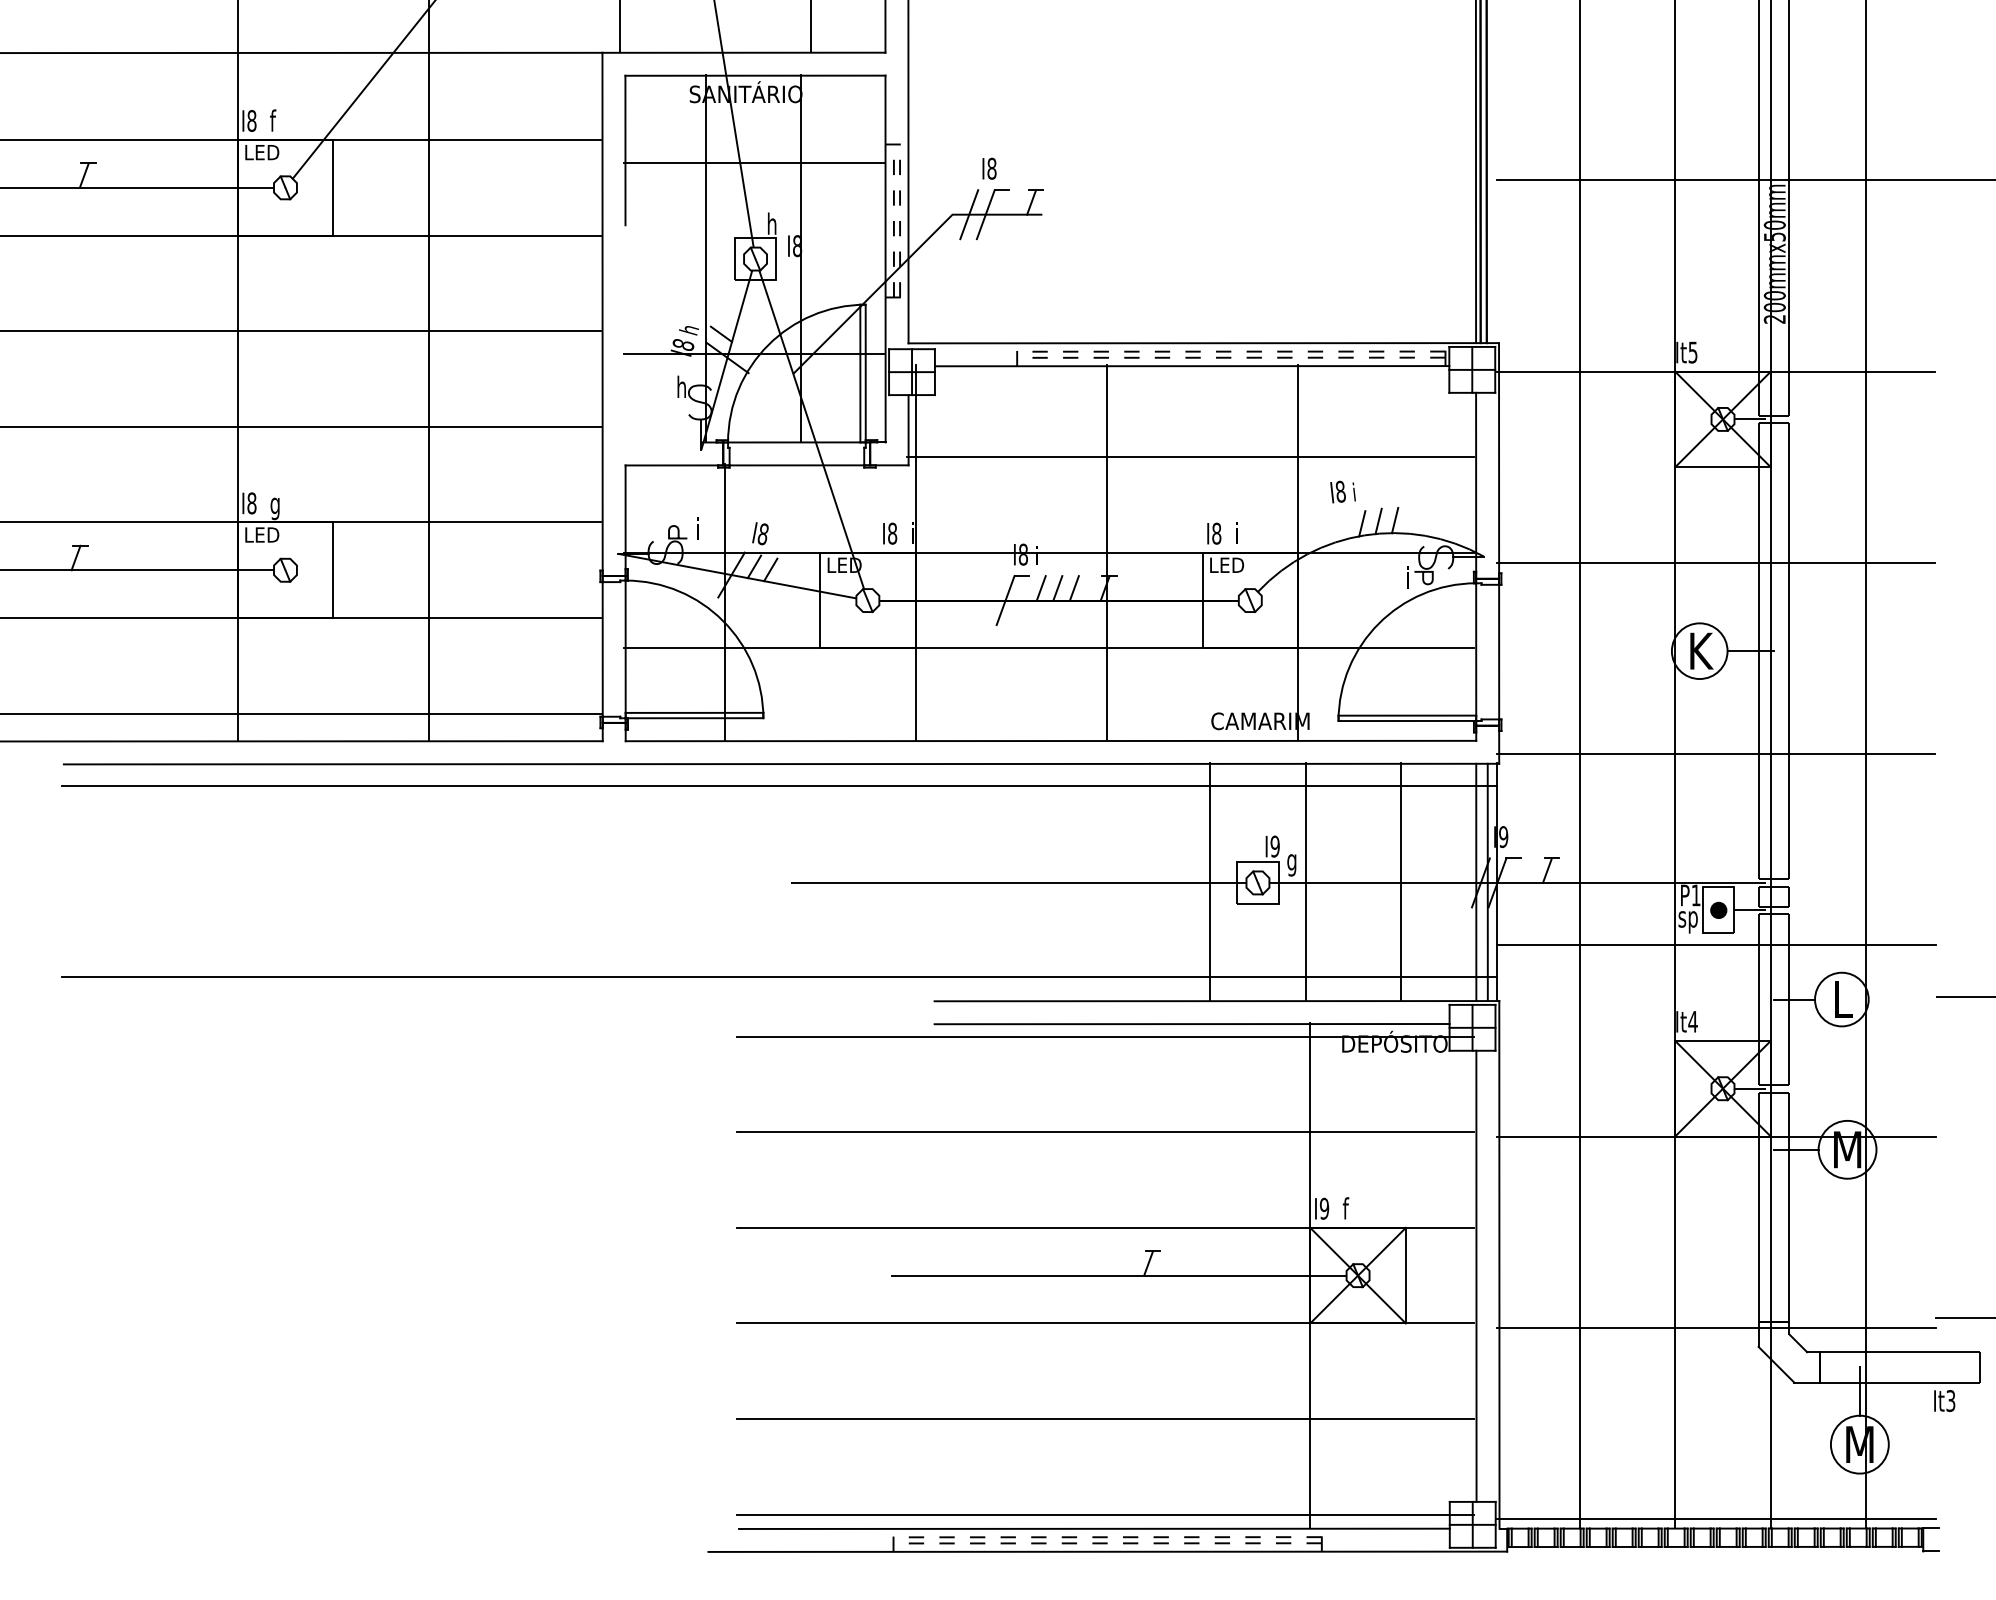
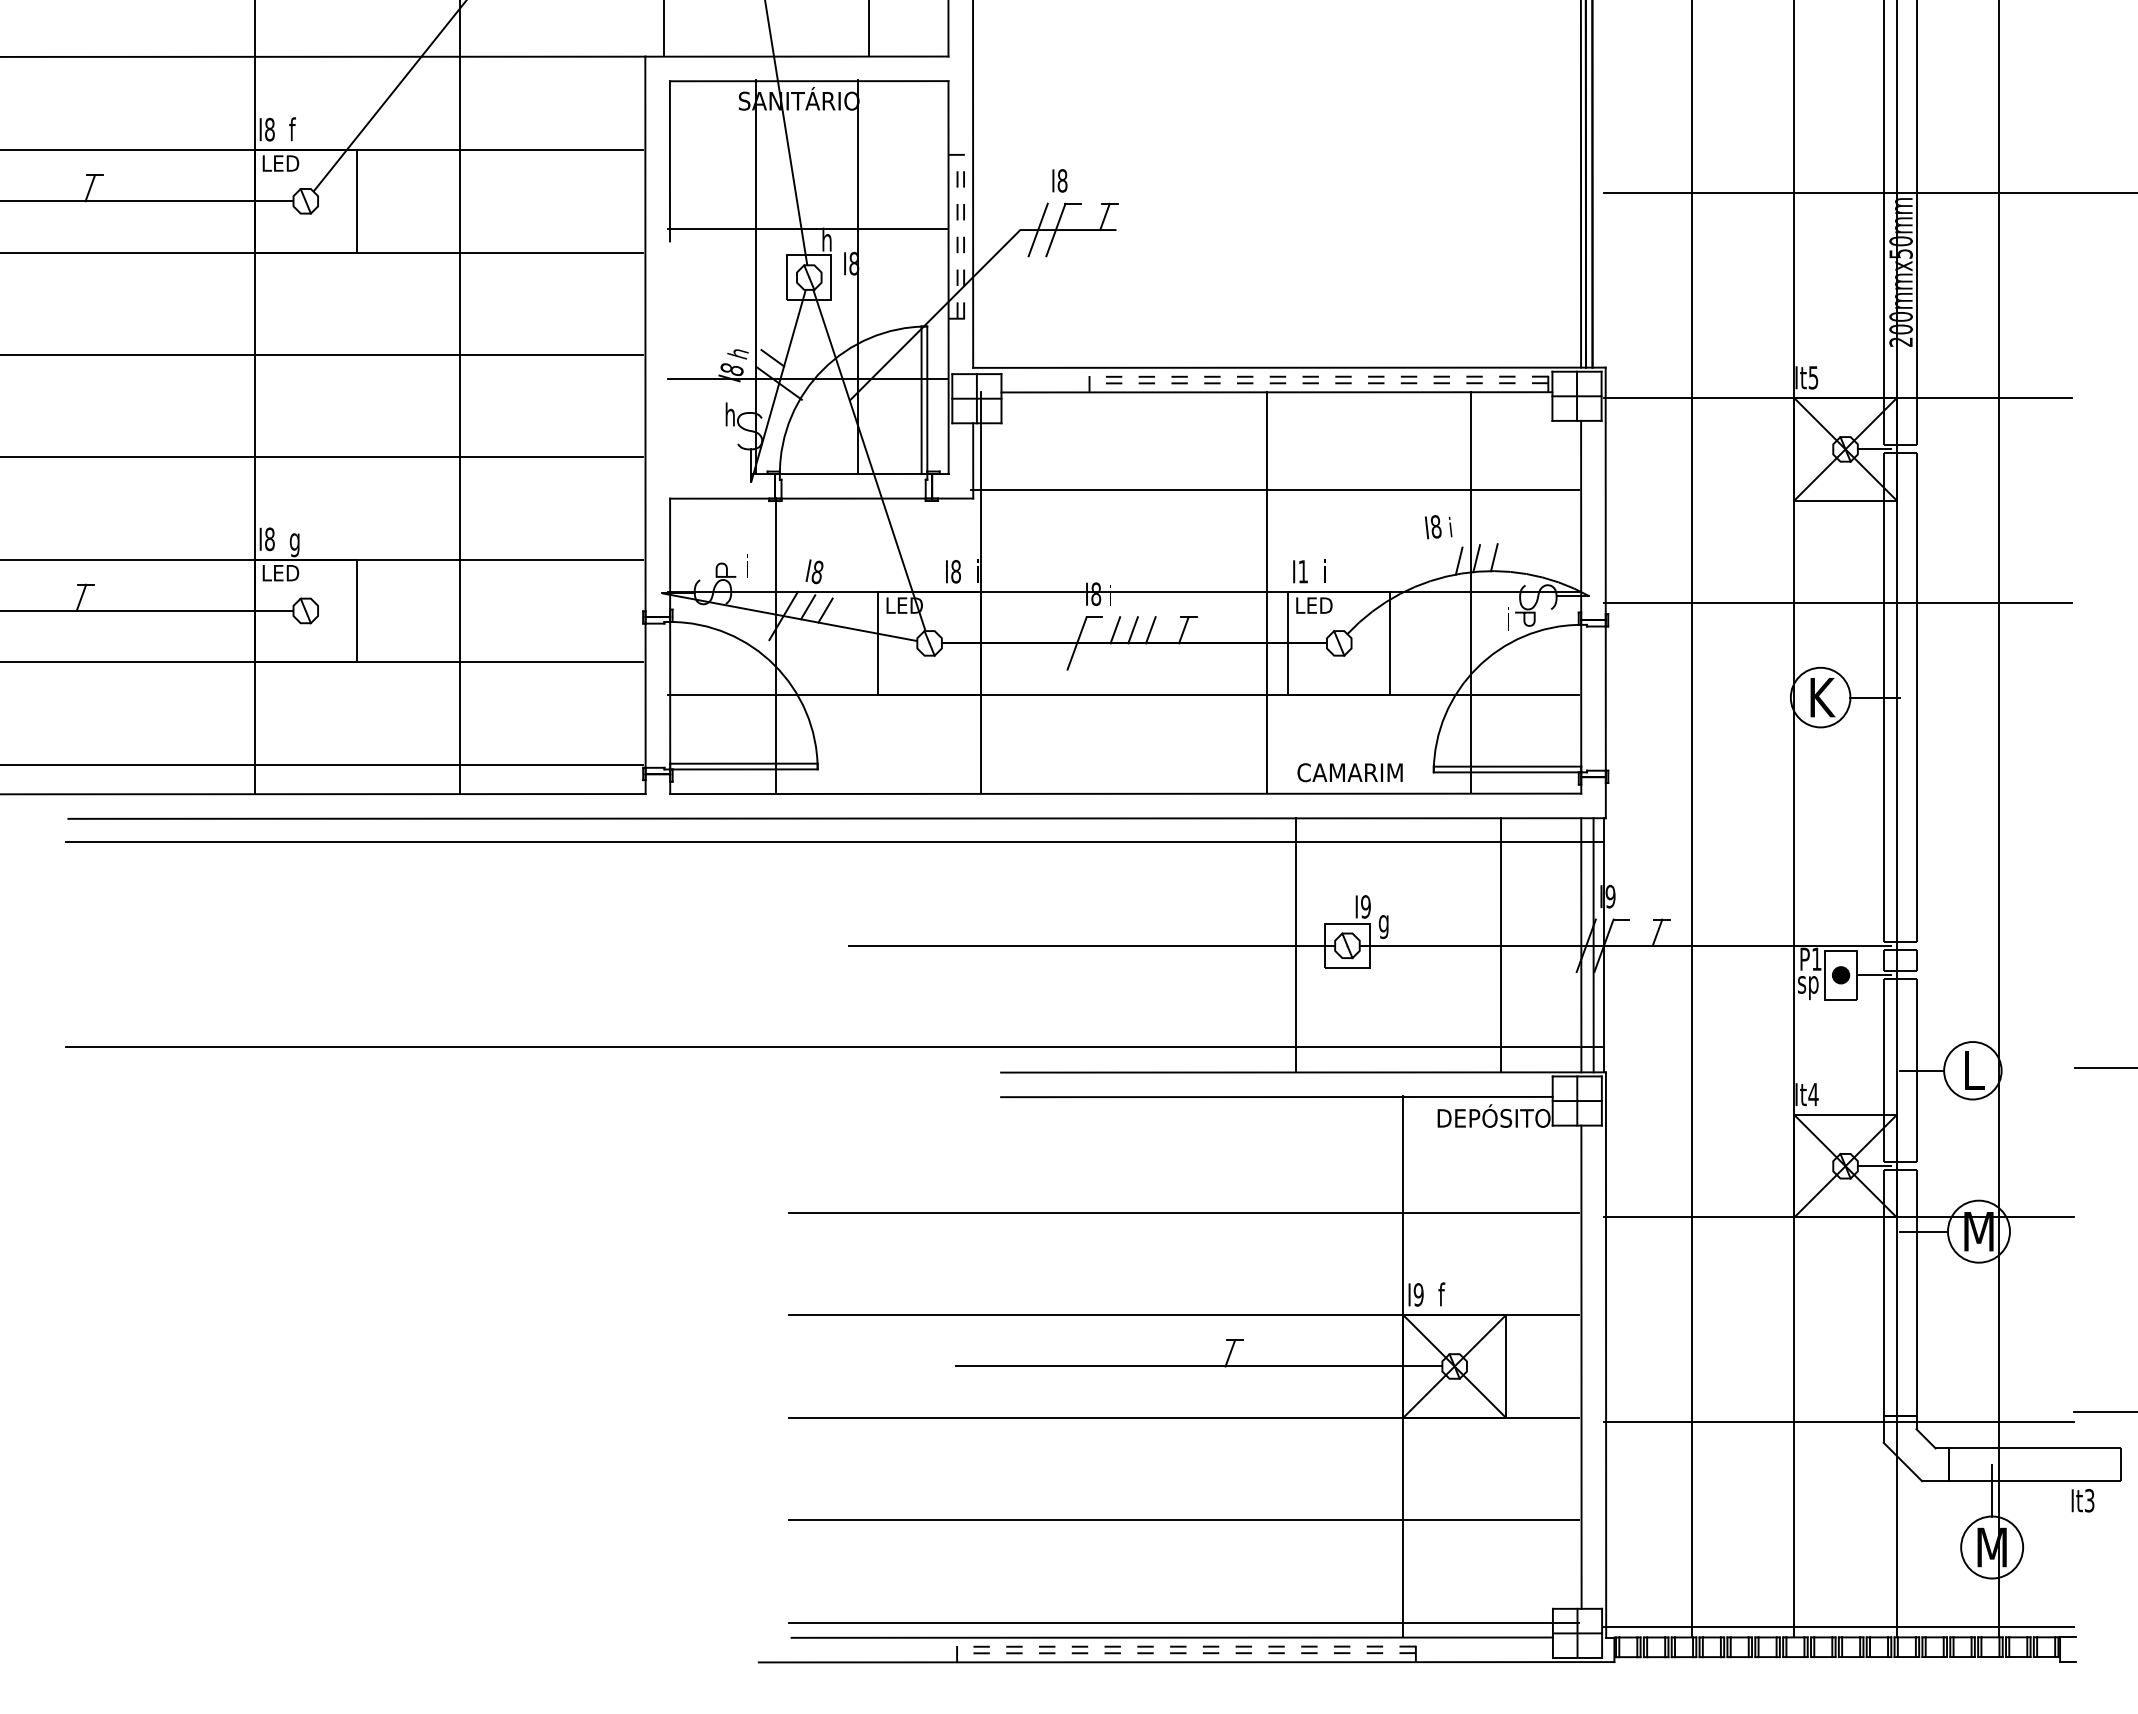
line: (752, 162) -> (806, 229), moved
text: (1216, 533) -> (1303, 571), I8 -> I1
line: (1106, 552) -> (1266, 591), moved
line: (1298, 552) -> (1470, 591), moved
line: (1715, 753) -> (1837, 807), removed
line: (1305, 881) -> (1398, 944), removed
line: (1716, 945) -> (1838, 1012), removed
line: (1104, 1036) -> (1183, 1110), removed

